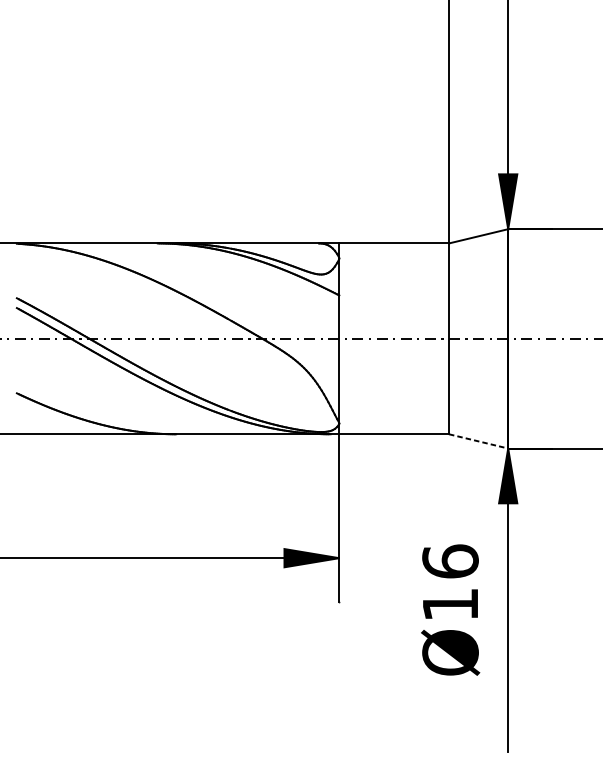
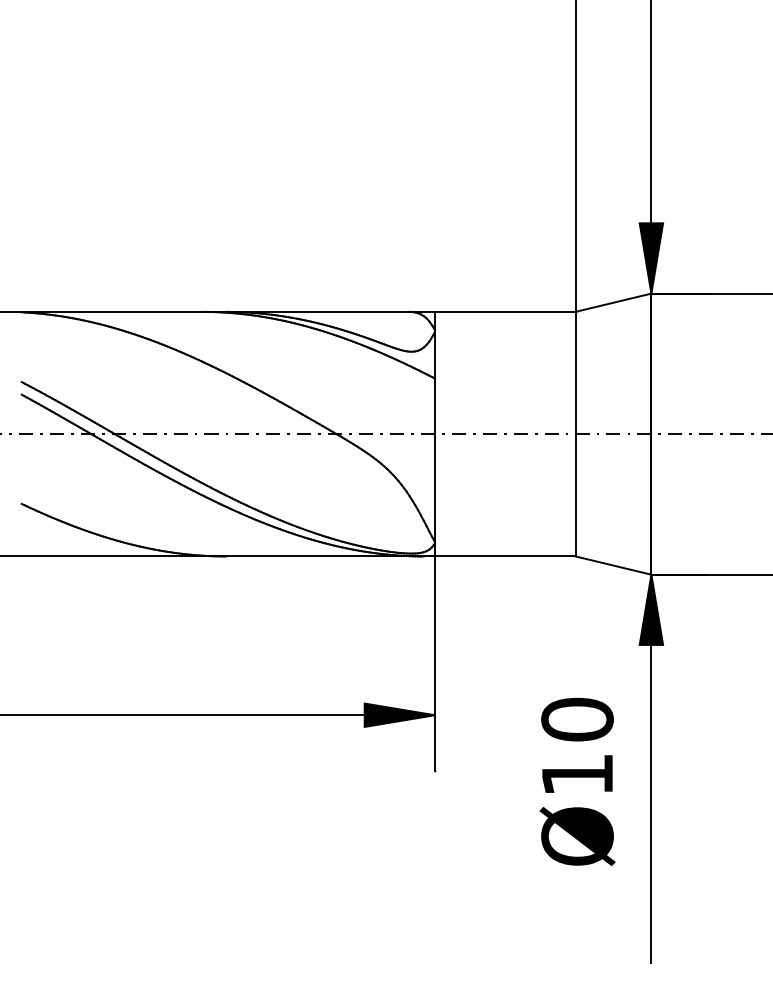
line: (478, 441) -> (613, 565), dashed -> solid
text: (450, 561) -> (577, 719), Ø16 -> Ø10

